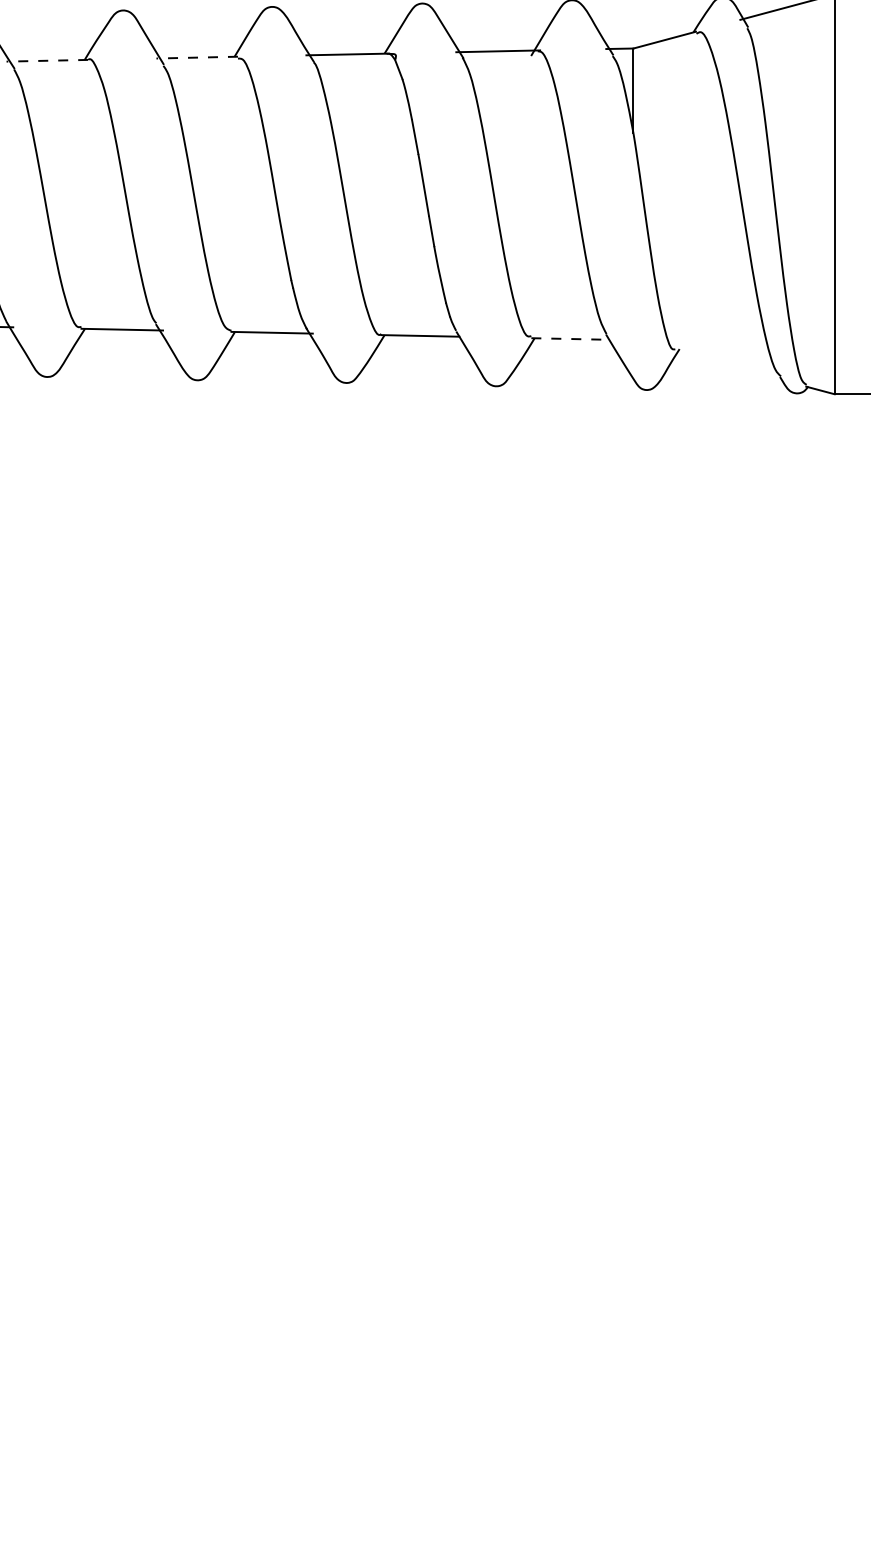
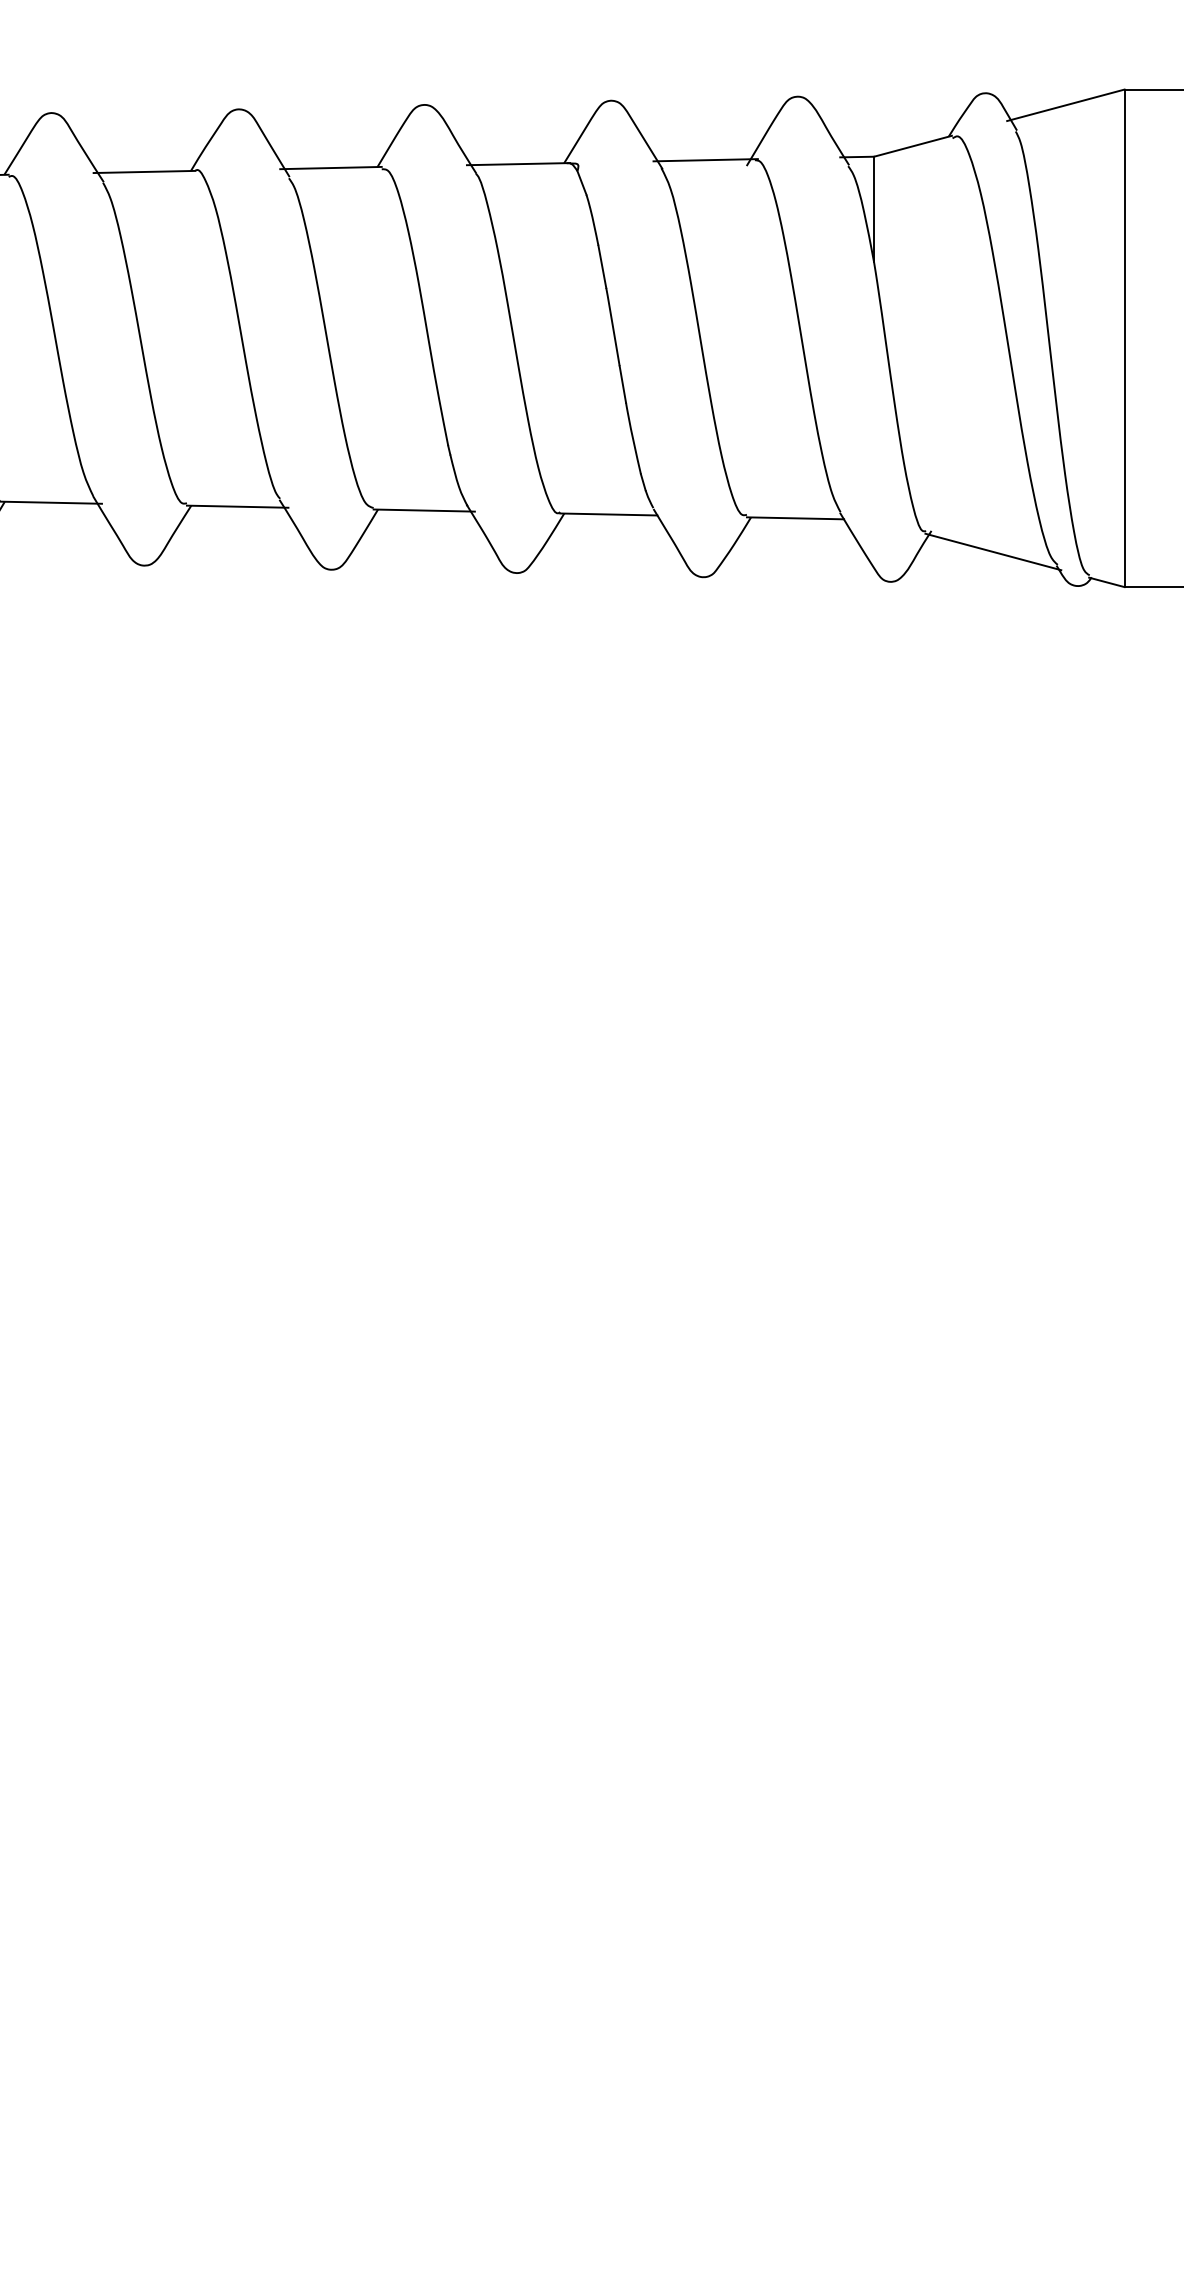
line: (196, 57) -> (330, 168), dashed -> solid
line: (47, 60) -> (144, 171), dashed -> solid
line: (570, 339) -> (795, 518), dashed -> solid
line: (729, 365) -> (993, 551), added

